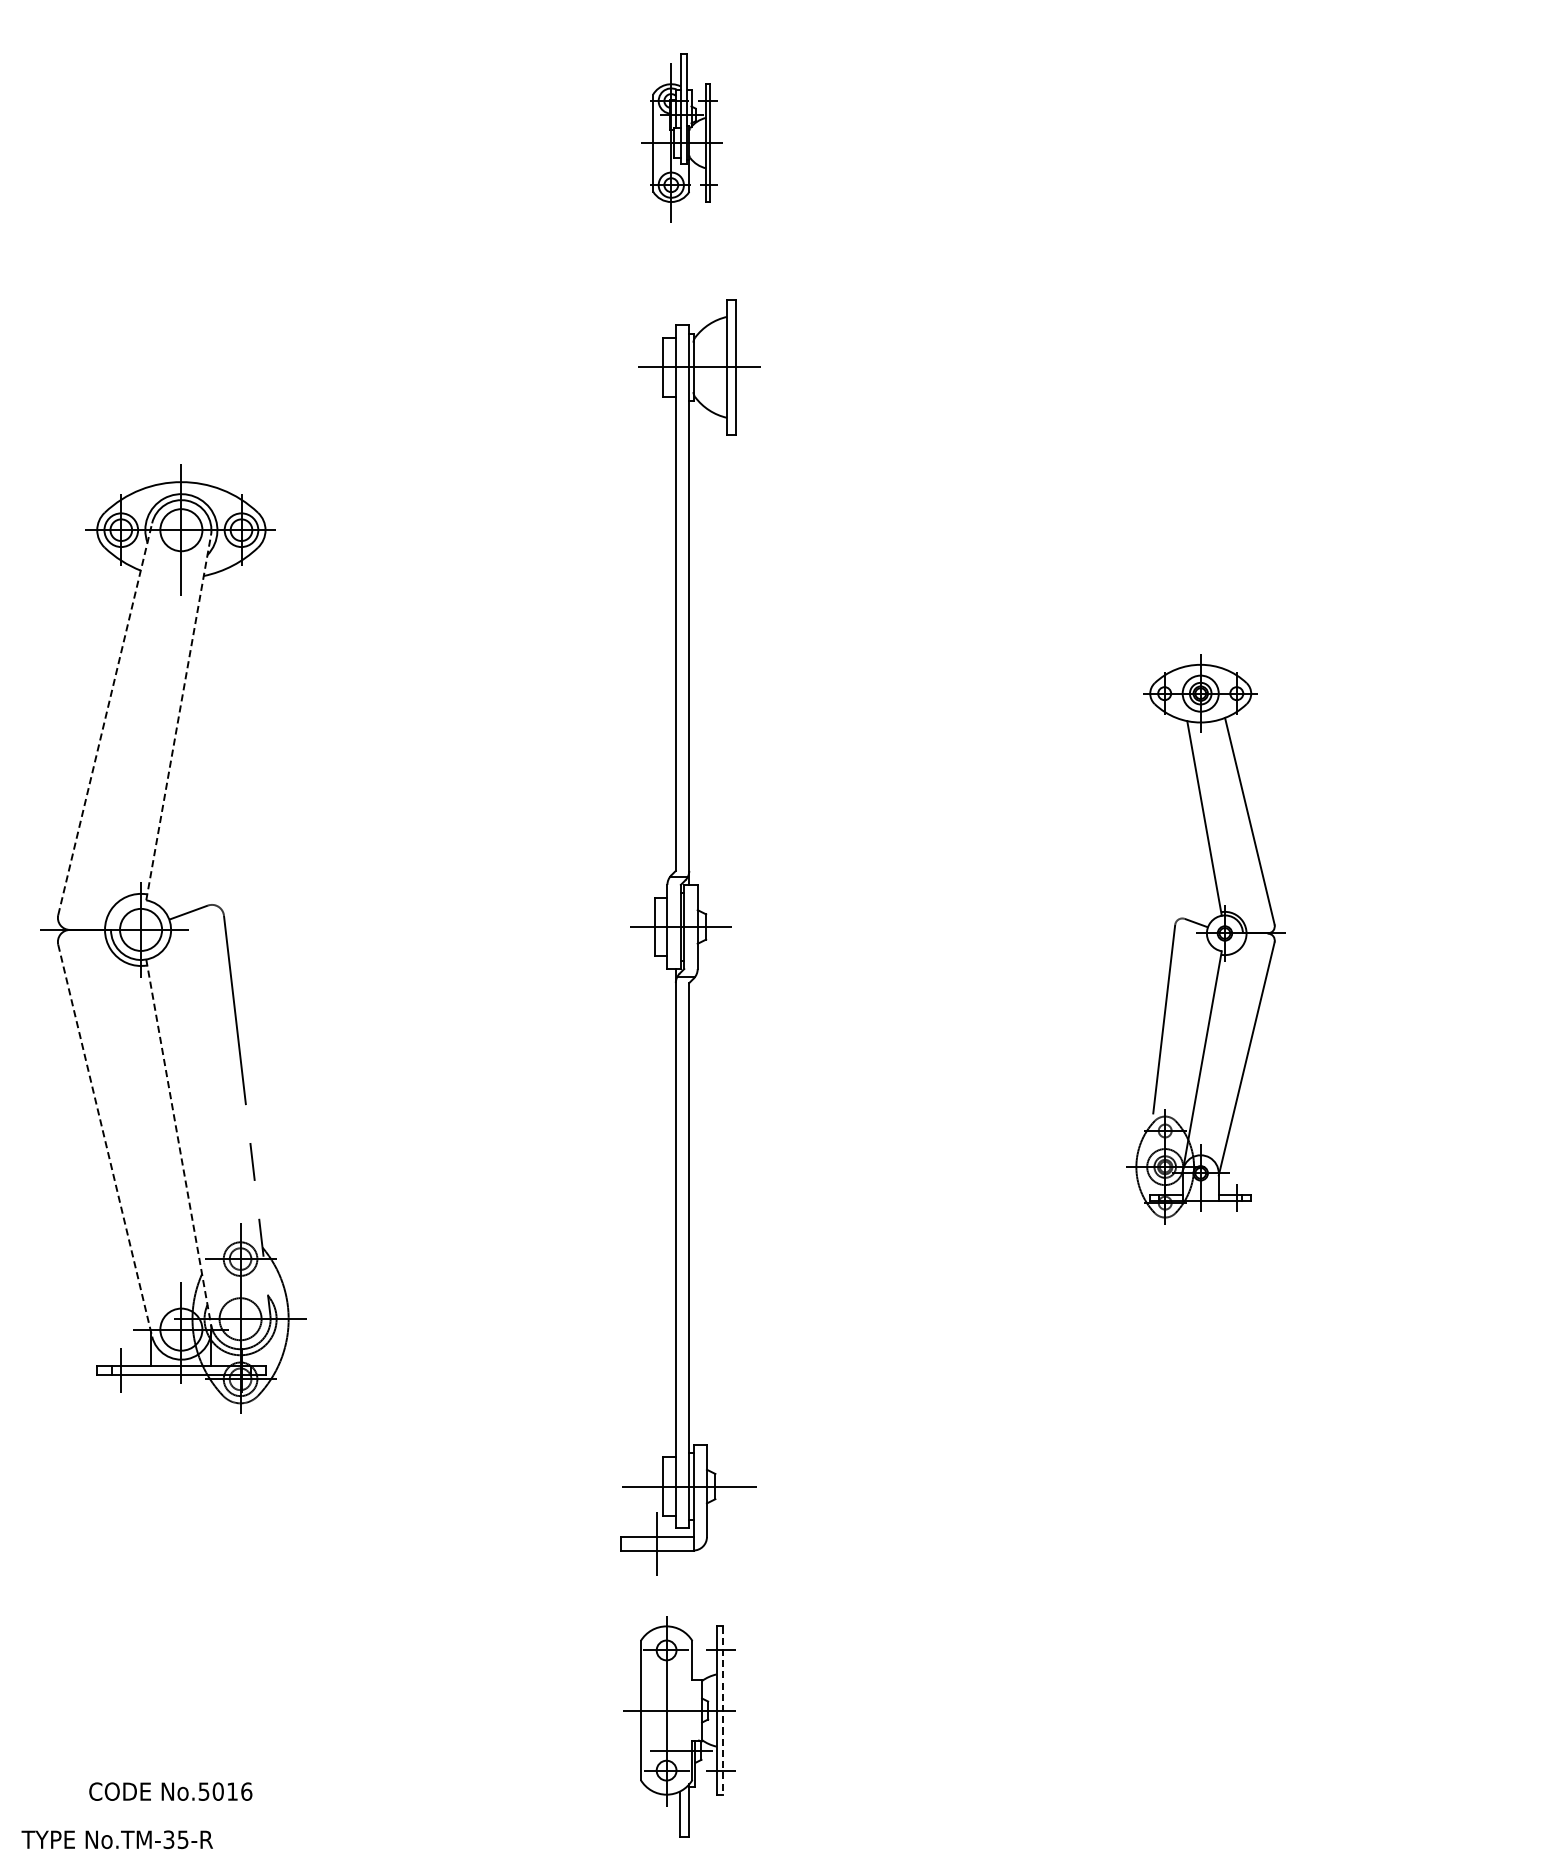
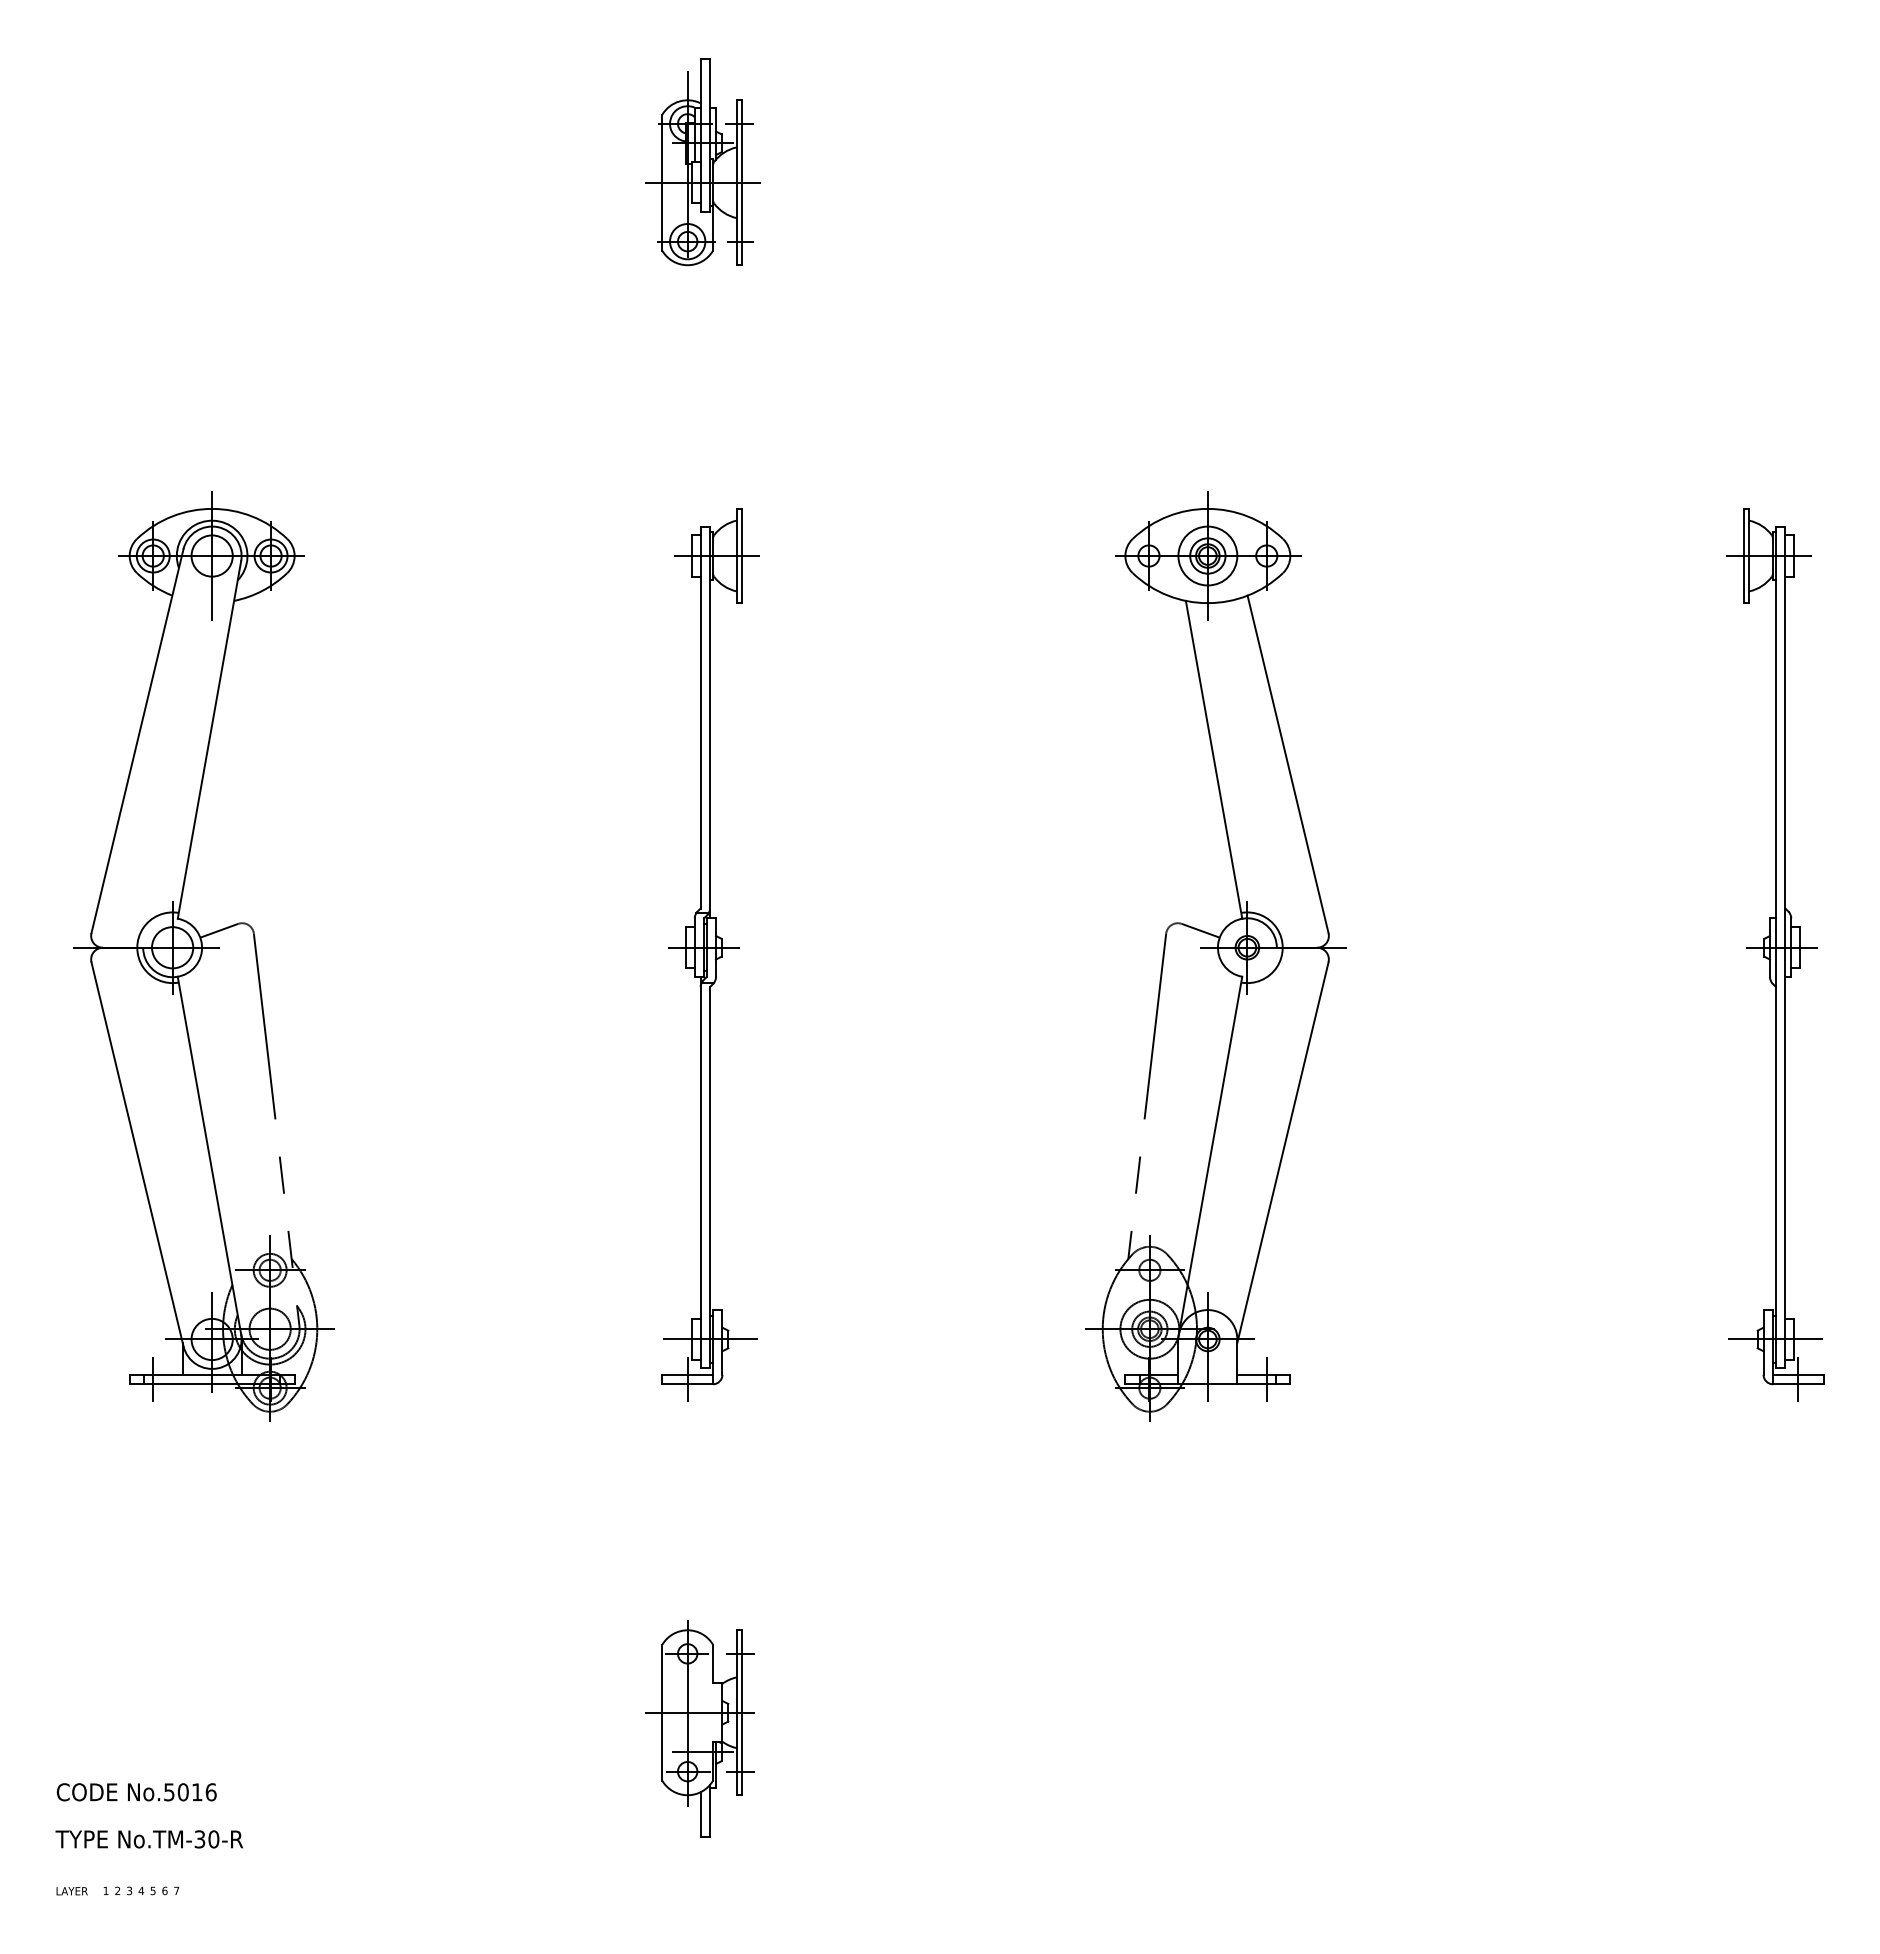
part: (681, 128) -> (702, 162), size x1.43
line: (178, 717) -> (209, 739), dashed -> solid
line: (105, 718) -> (137, 740), dashed -> solid
part: (689, 936) -> (710, 954), size x0.71
part: (1205, 938) -> (1215, 956), size x1.67
line: (105, 1140) -> (137, 1154), dashed -> solid
line: (178, 1141) -> (209, 1155), dashed -> solid
line: (722, 1711) -> (742, 1713), dashed -> solid
text: (170, 1791) -> (136, 1792), moved
text: (182, 1839) -> (213, 1839), No.TM-35-R -> No.TM-30-R

